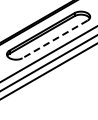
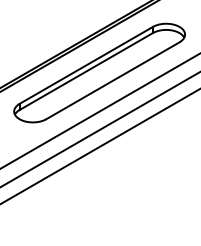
line: (55, 39) -> (113, 80), dashed -> solid

